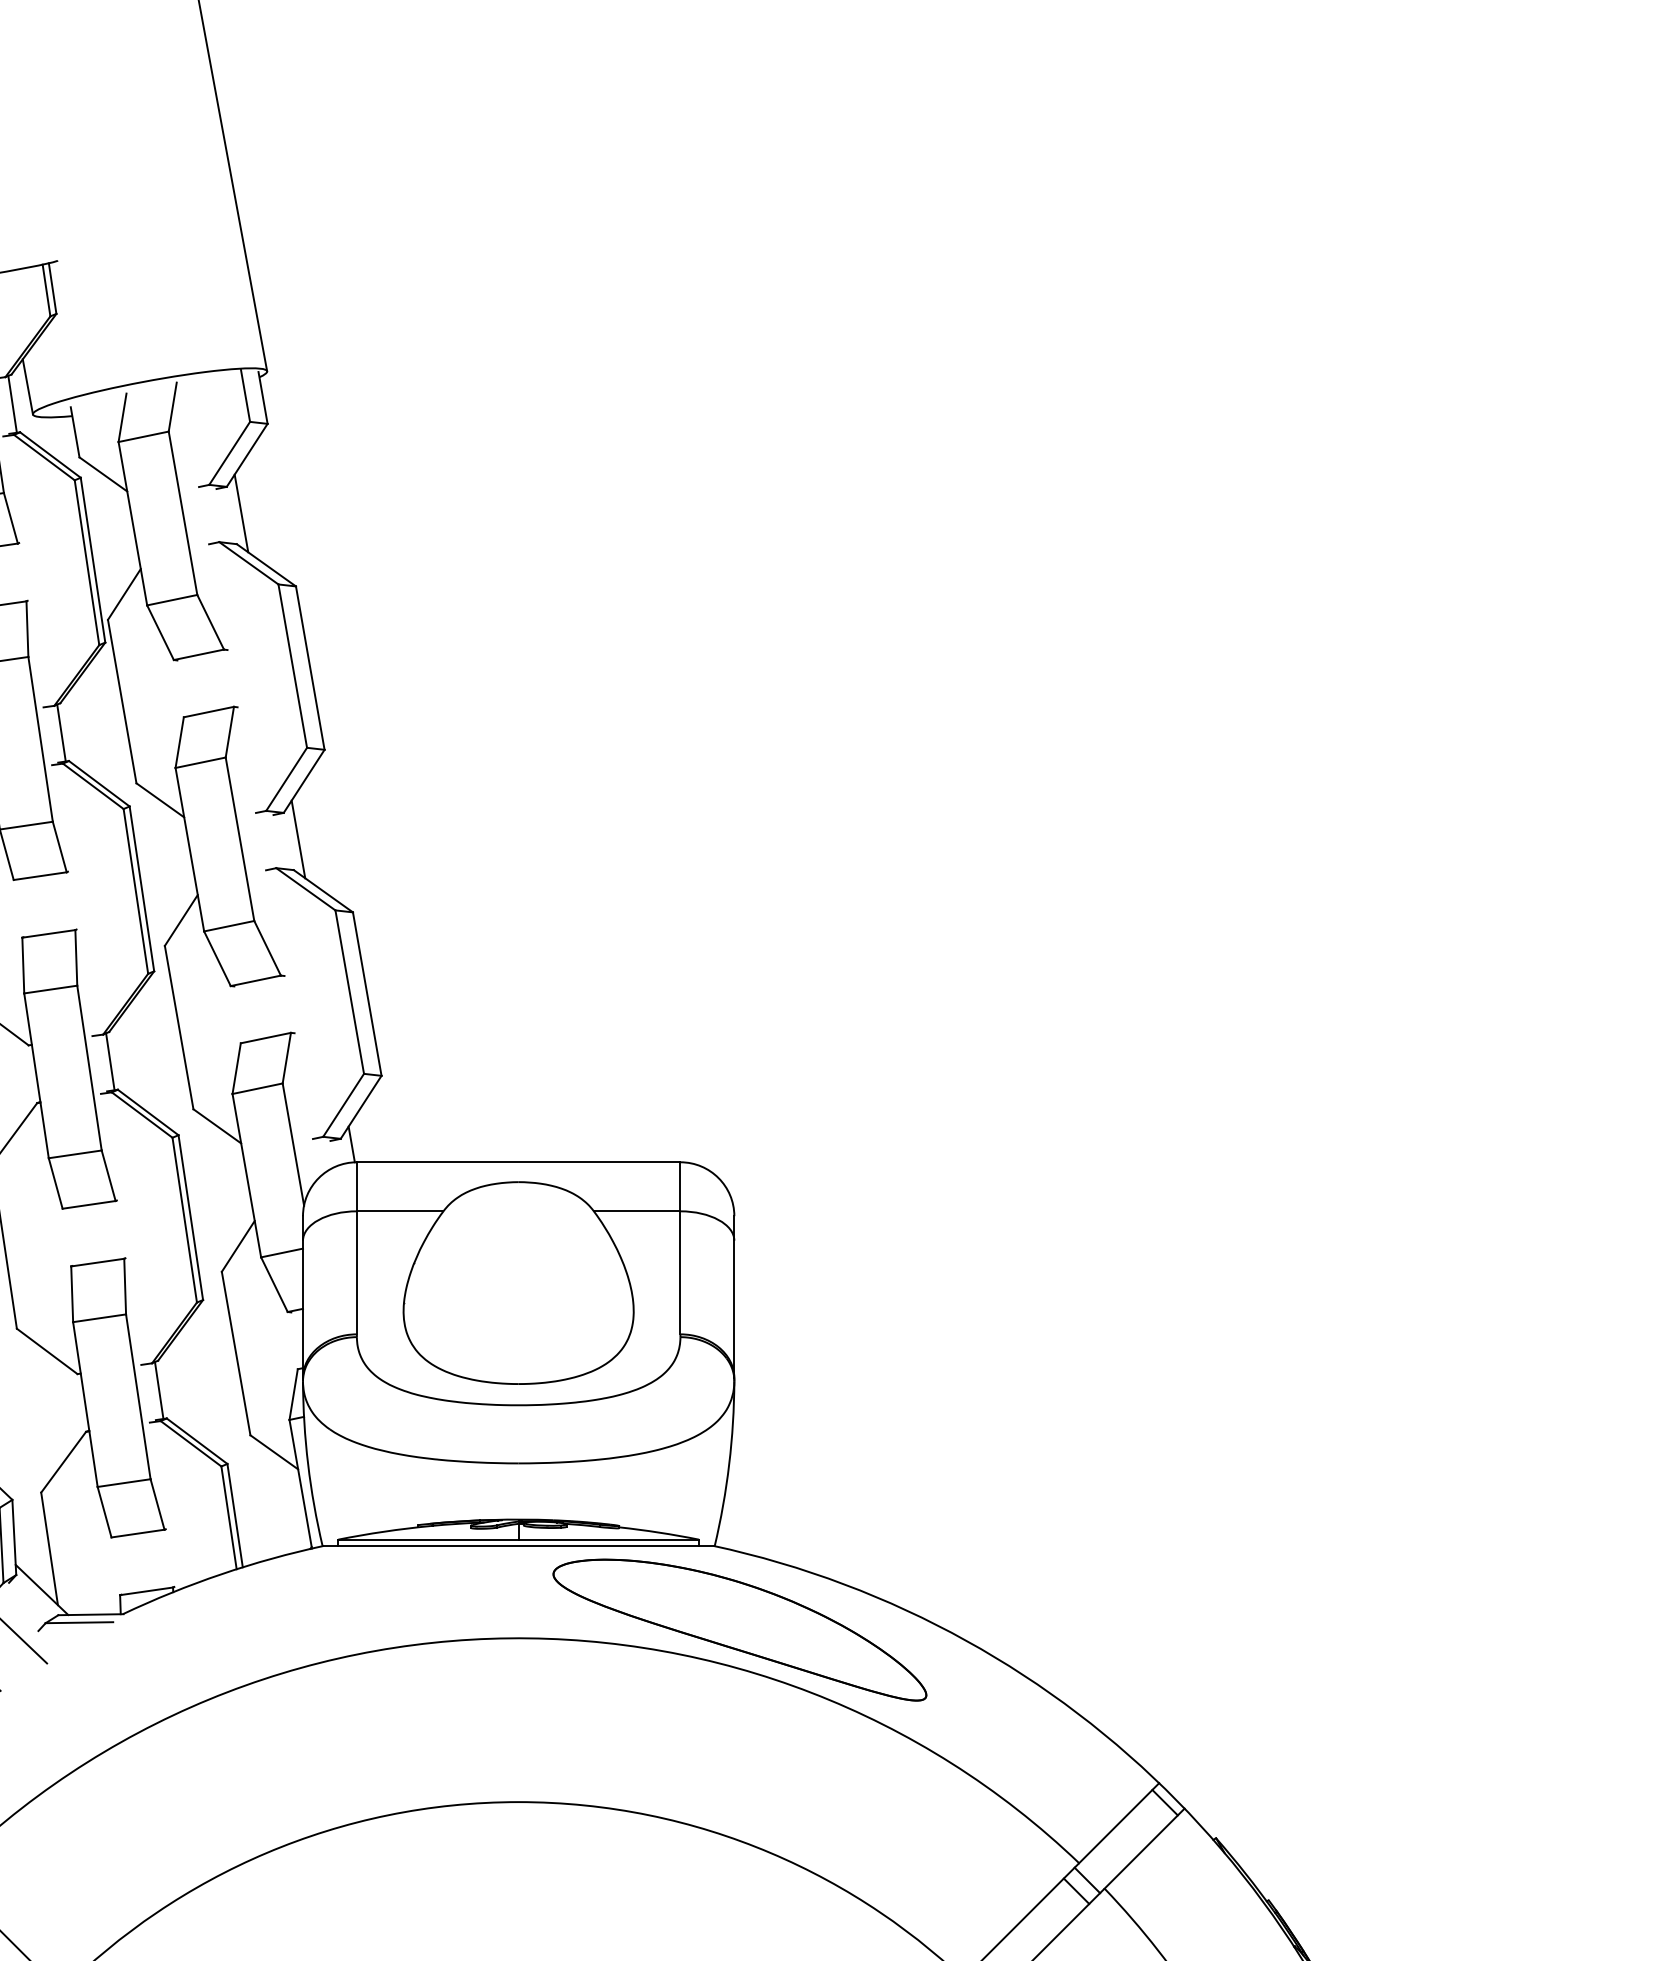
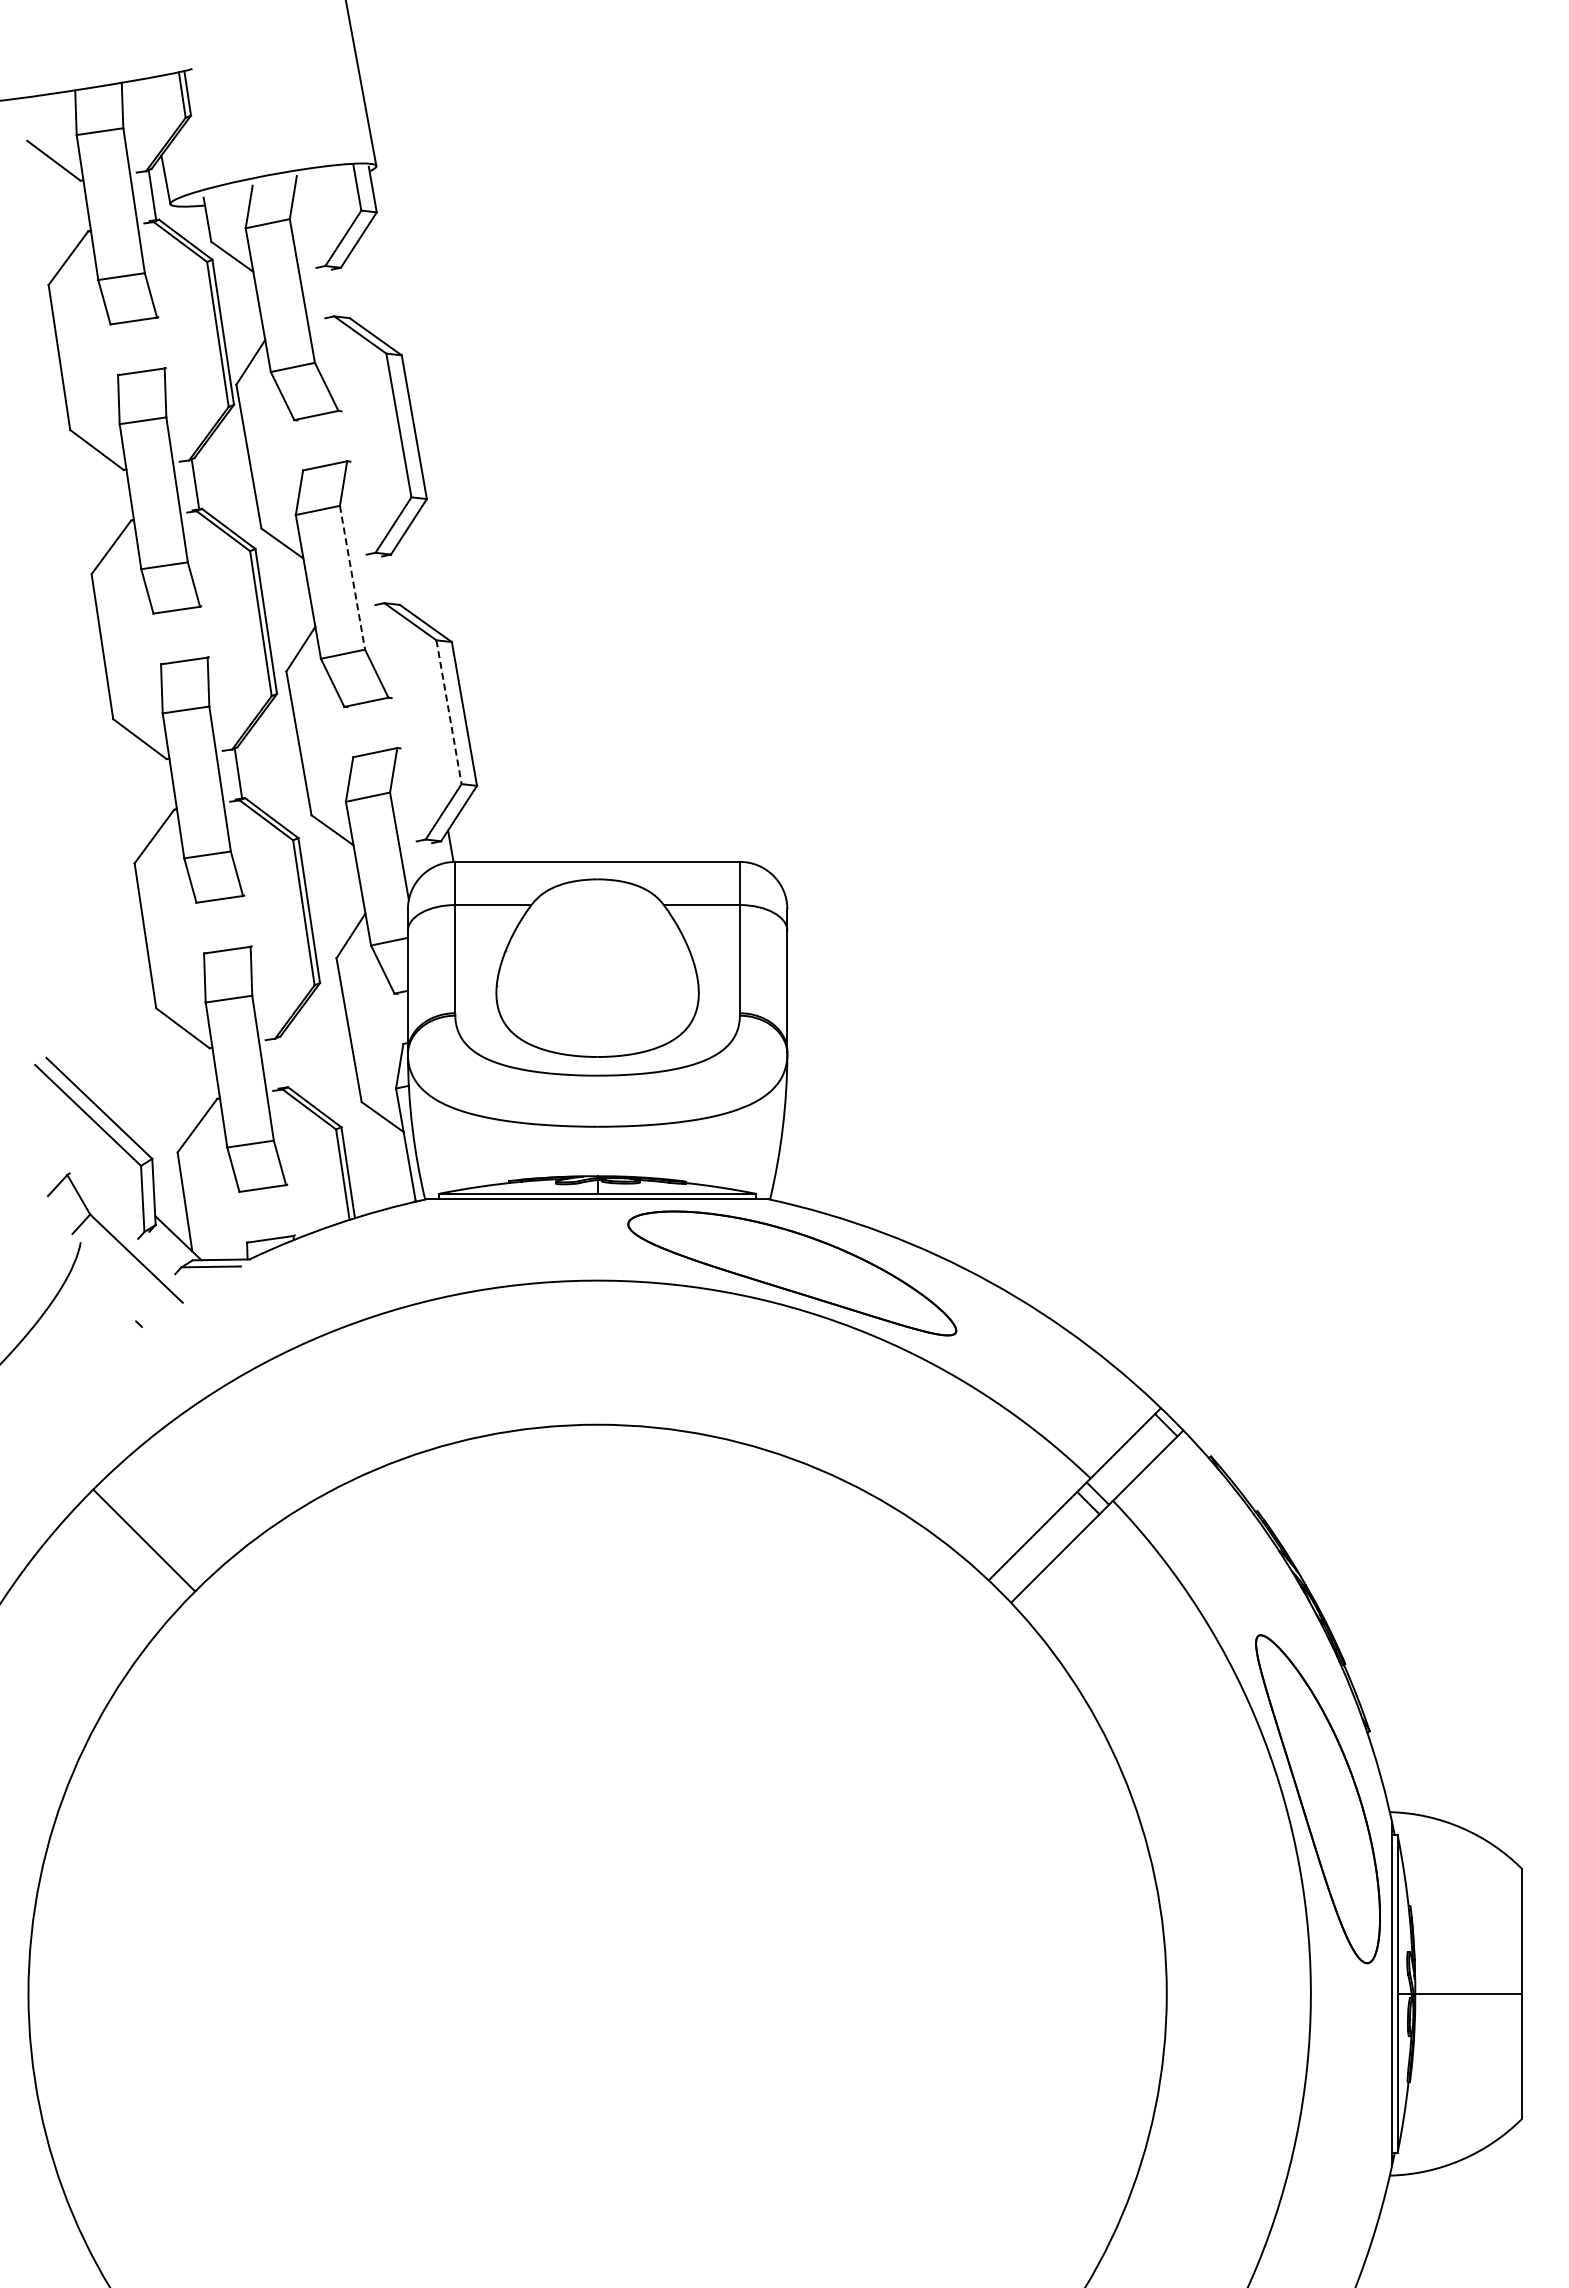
line: (241, 513) -> (353, 291), removed
line: (239, 838) -> (352, 577), solid -> dashed
line: (297, 838) -> (403, 577), removed
line: (350, 992) -> (449, 712), solid -> dashed
line: (159, 1390) -> (281, 1062), removed

